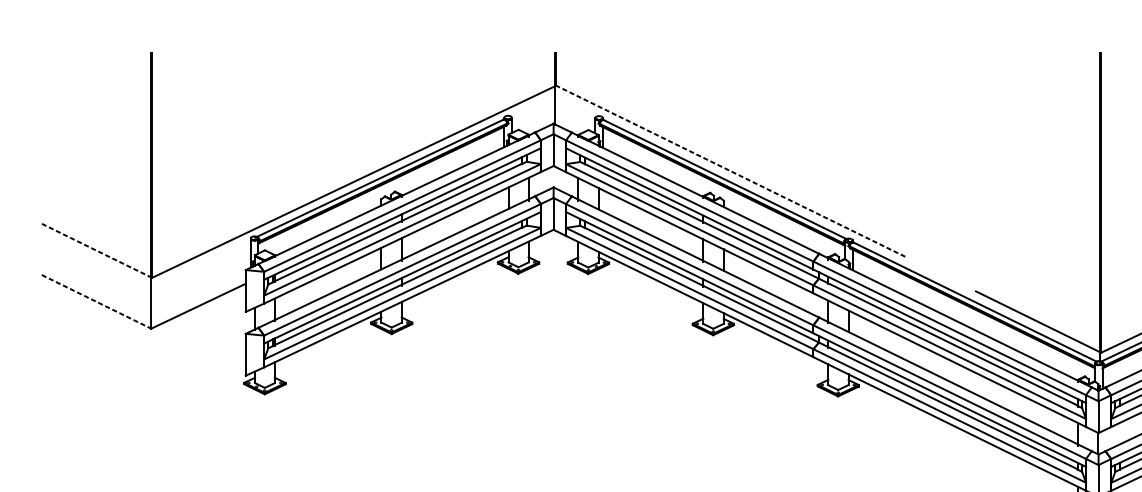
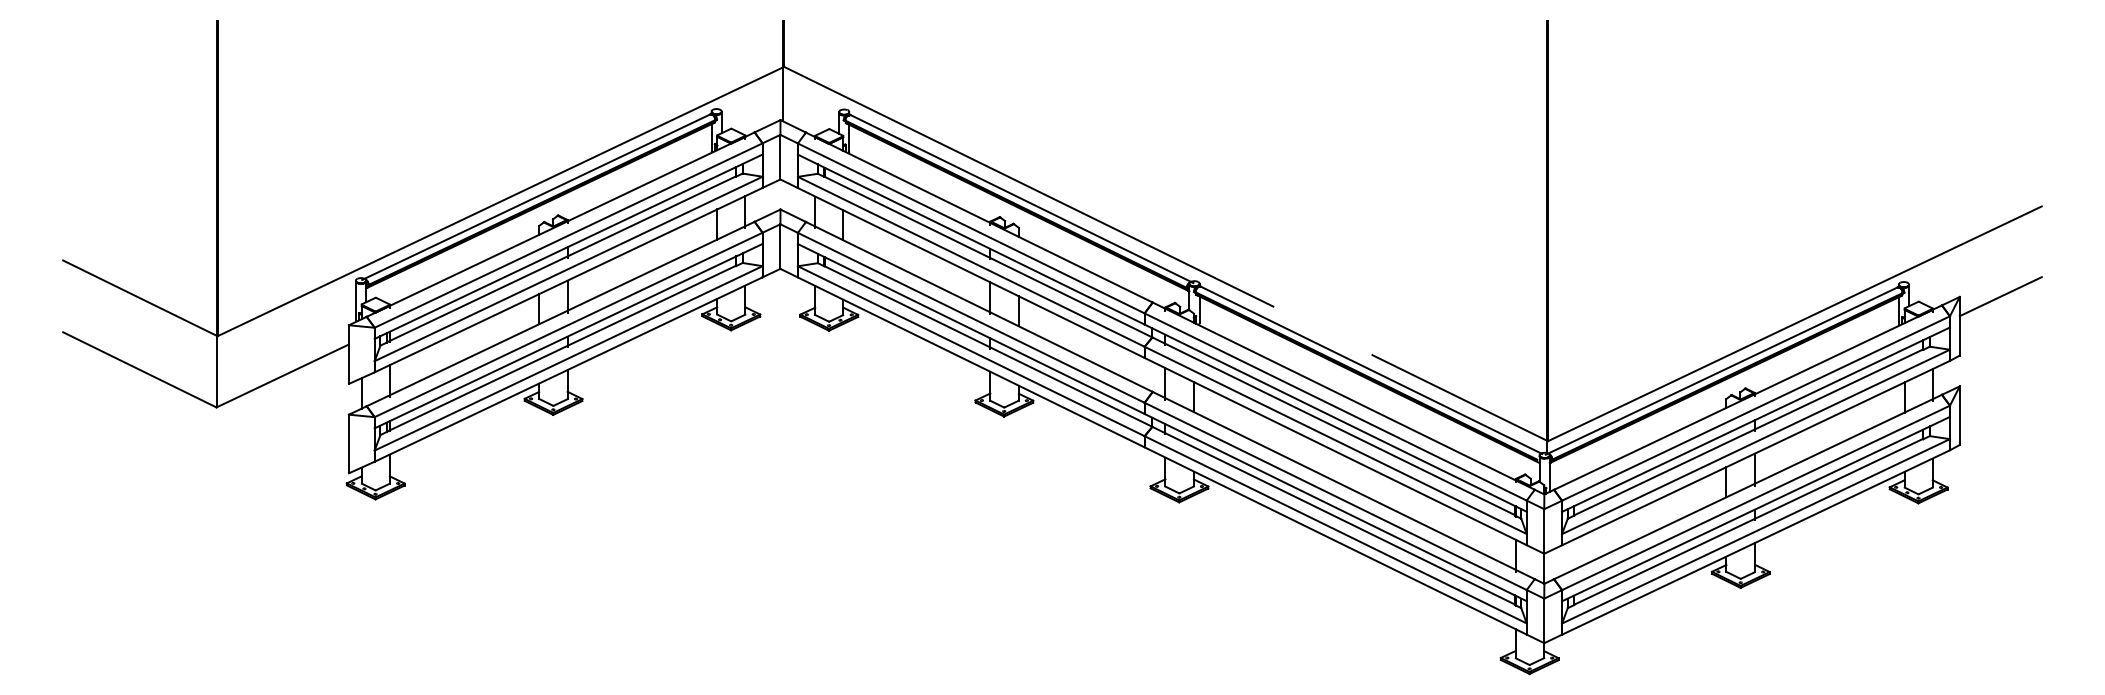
line: (730, 171) -> (1028, 186), dashed -> solid
line: (96, 250) -> (139, 298), dashed -> solid
line: (97, 302) -> (140, 370), dashed -> solid

